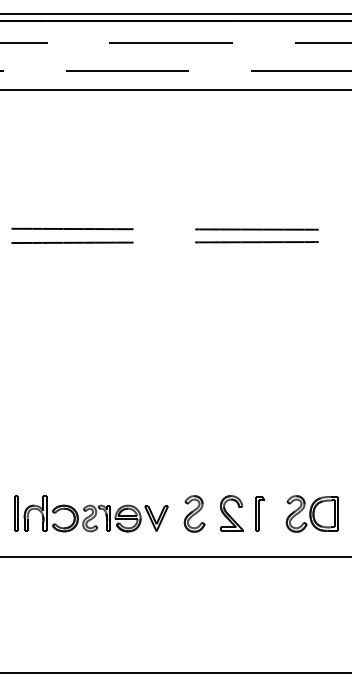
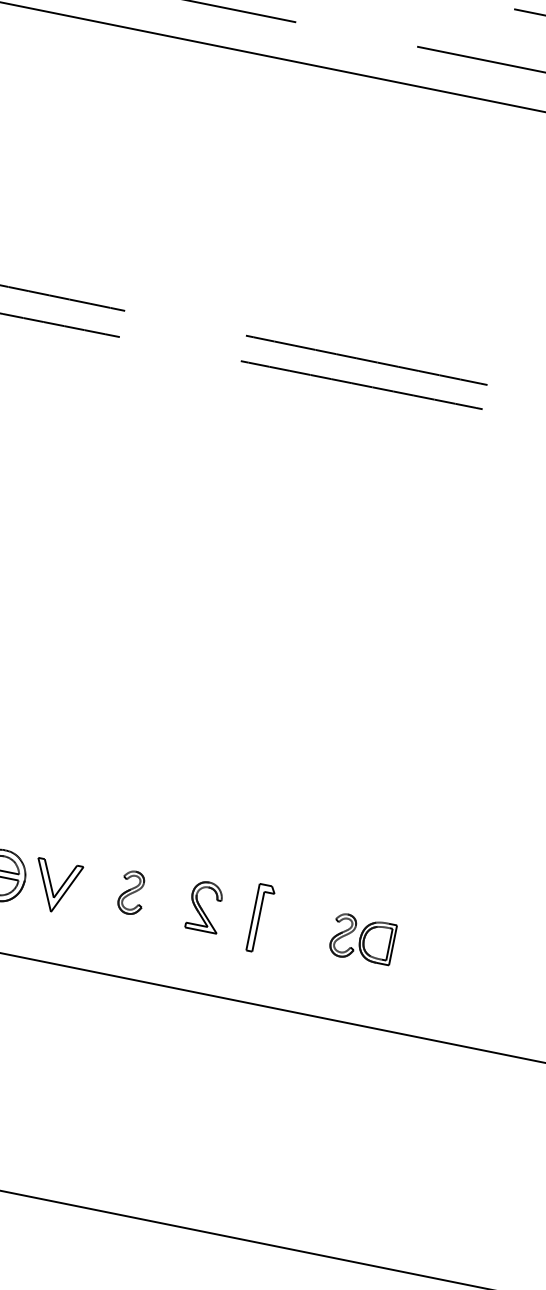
part: (194, 513) -> (132, 891), size x0.6
part: (231, 513) -> (204, 906), size x0.7
part: (311, 513) -> (361, 938), size x0.6

